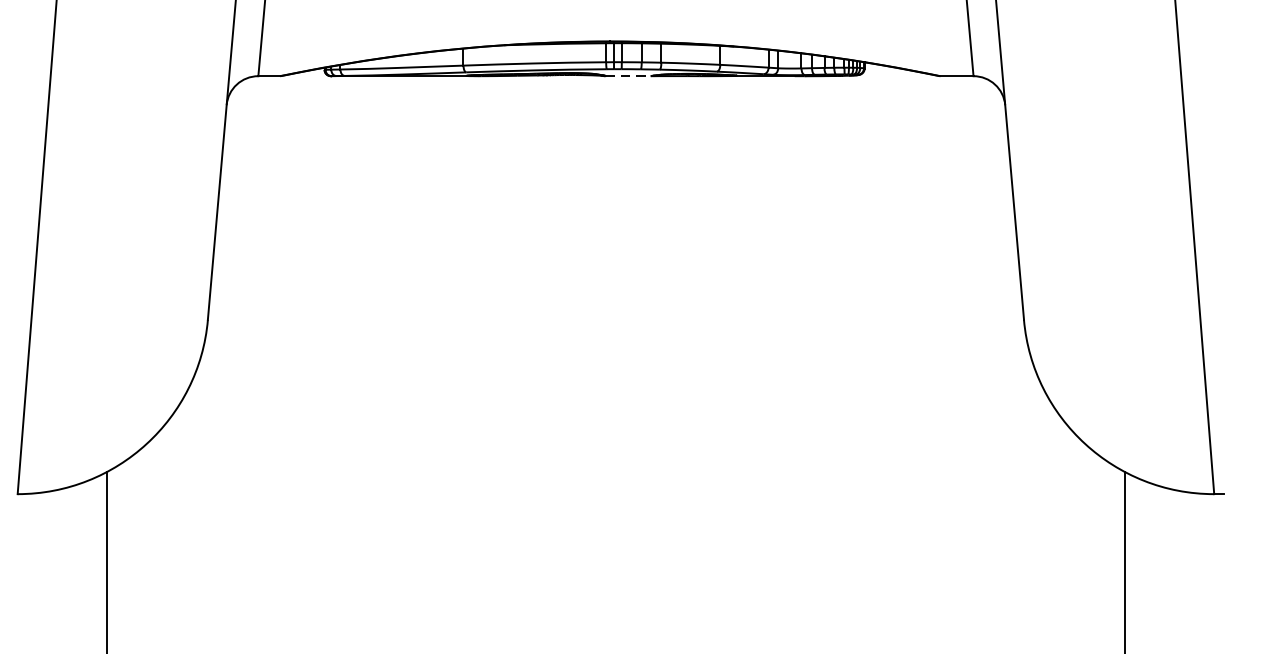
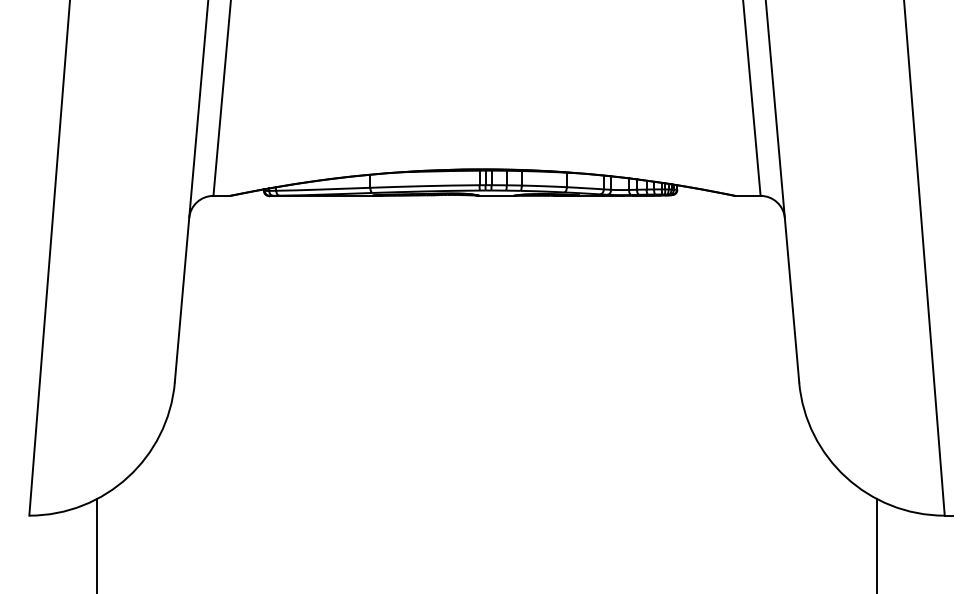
line: (629, 75) -> (497, 195), dashed -> solid

